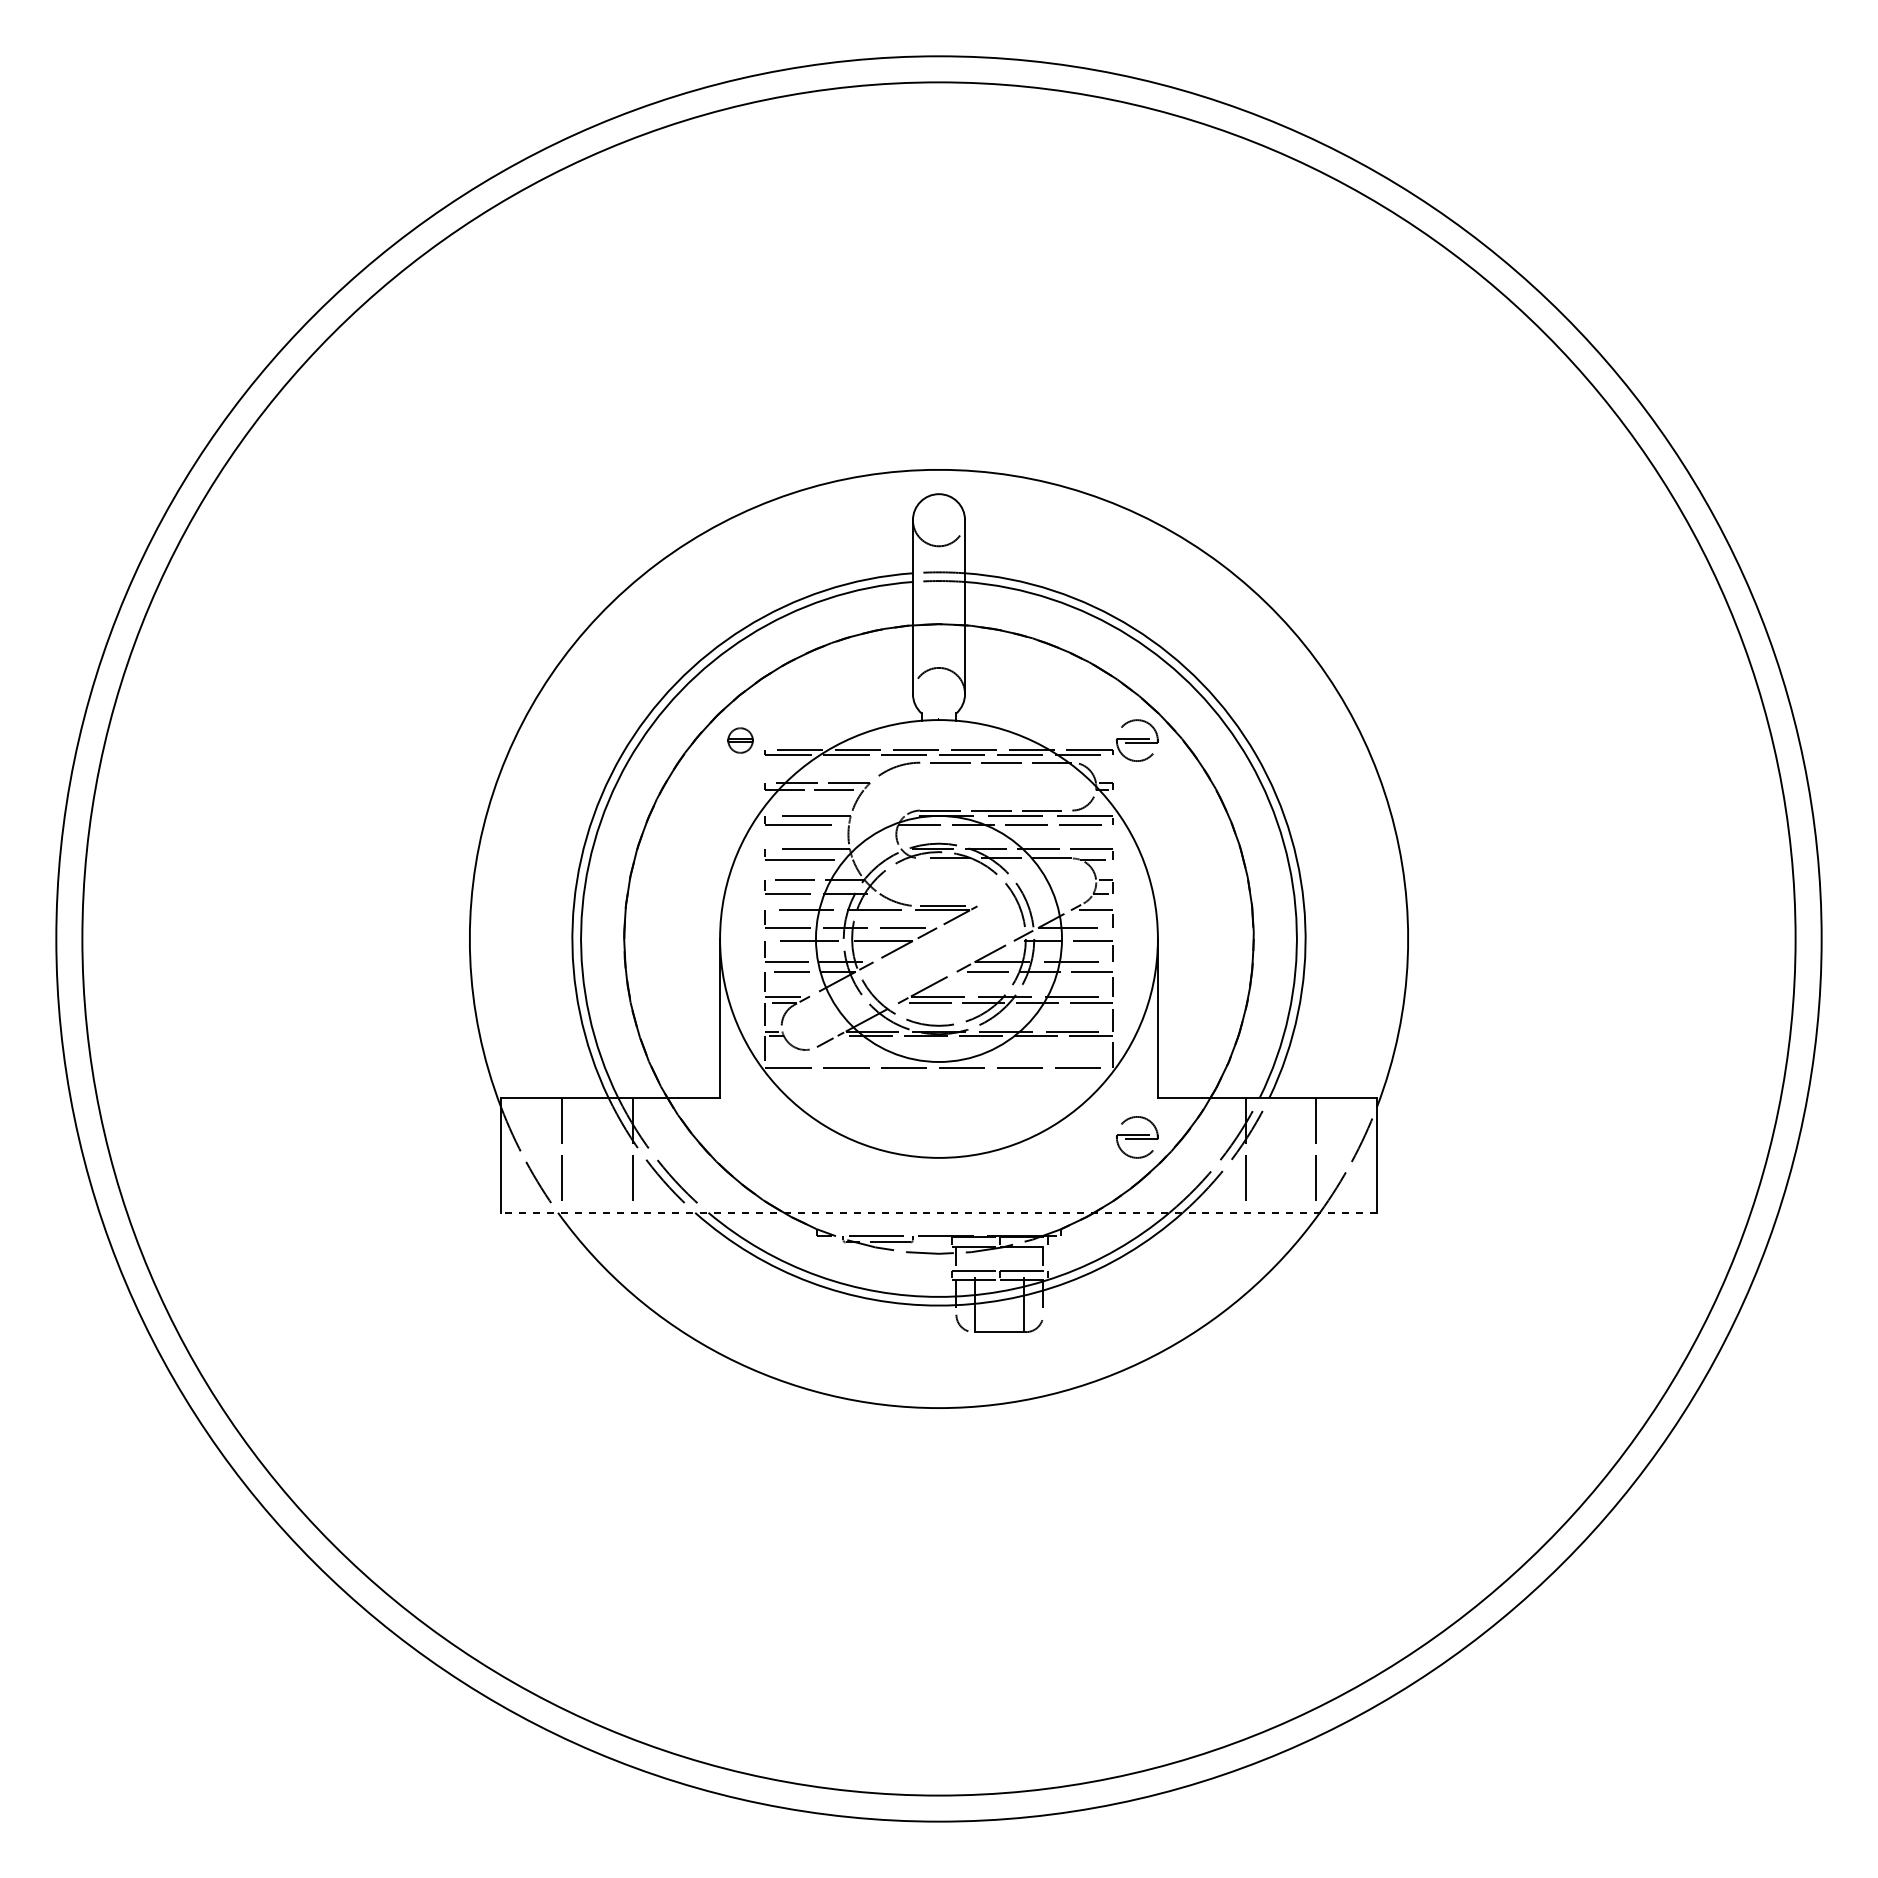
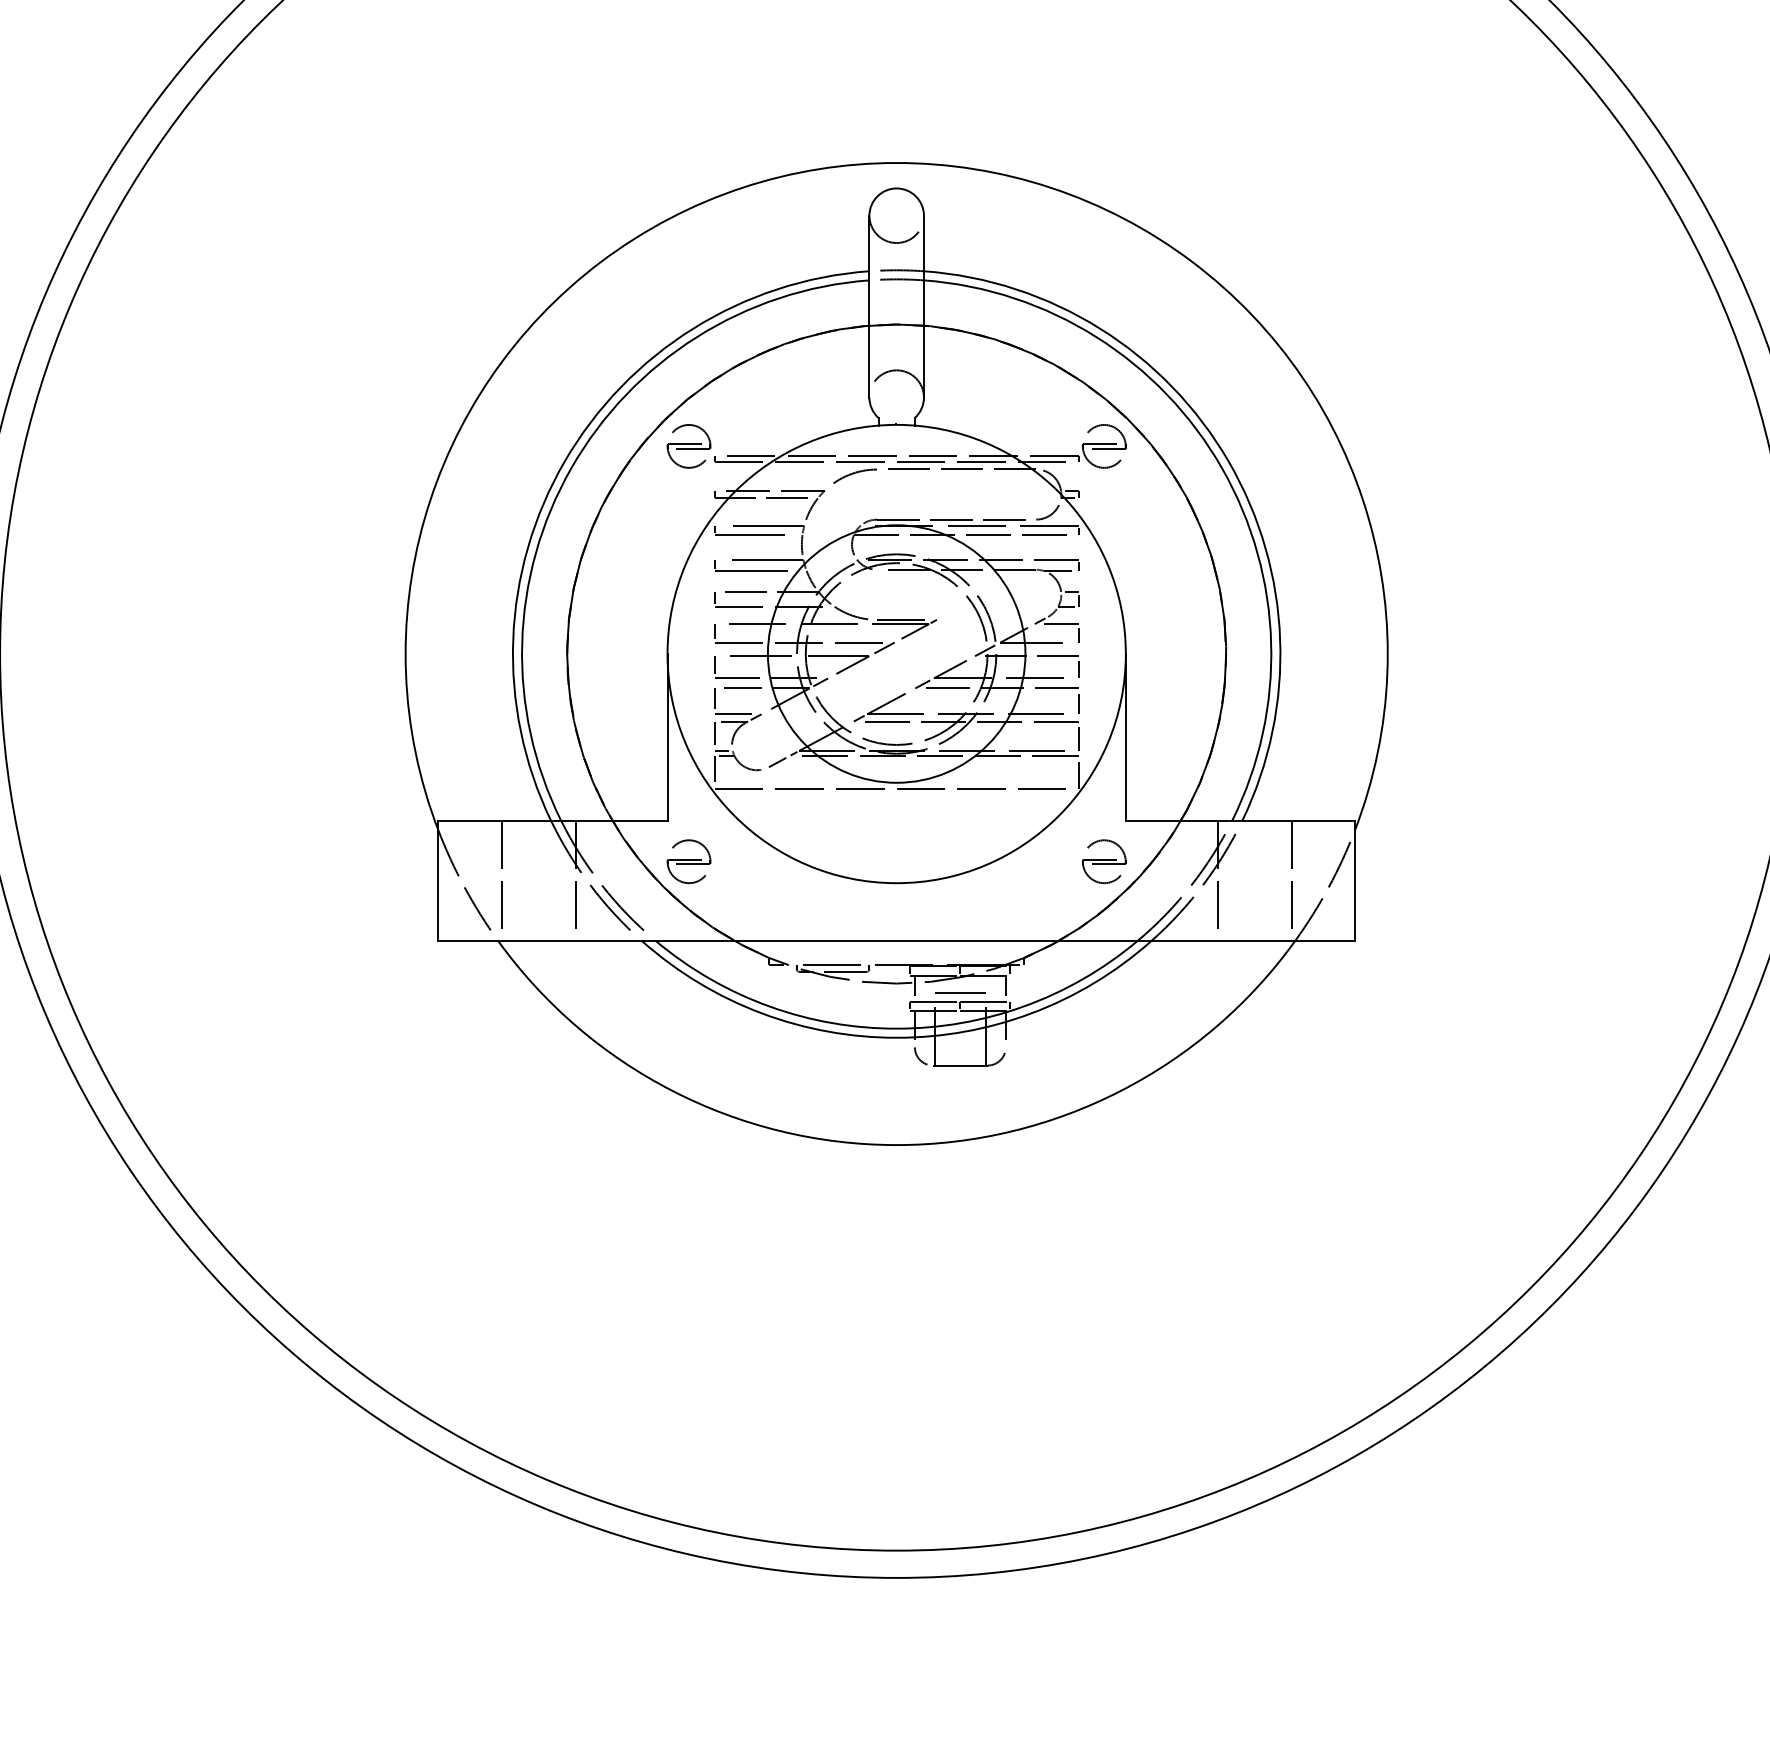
part: (740, 740) -> (688, 446), size x1.67
part: (740, 1137) -> (688, 861), added
line: (939, 1212) -> (897, 940), dashed -> solid
line: (999, 1262) -> (960, 992), added

